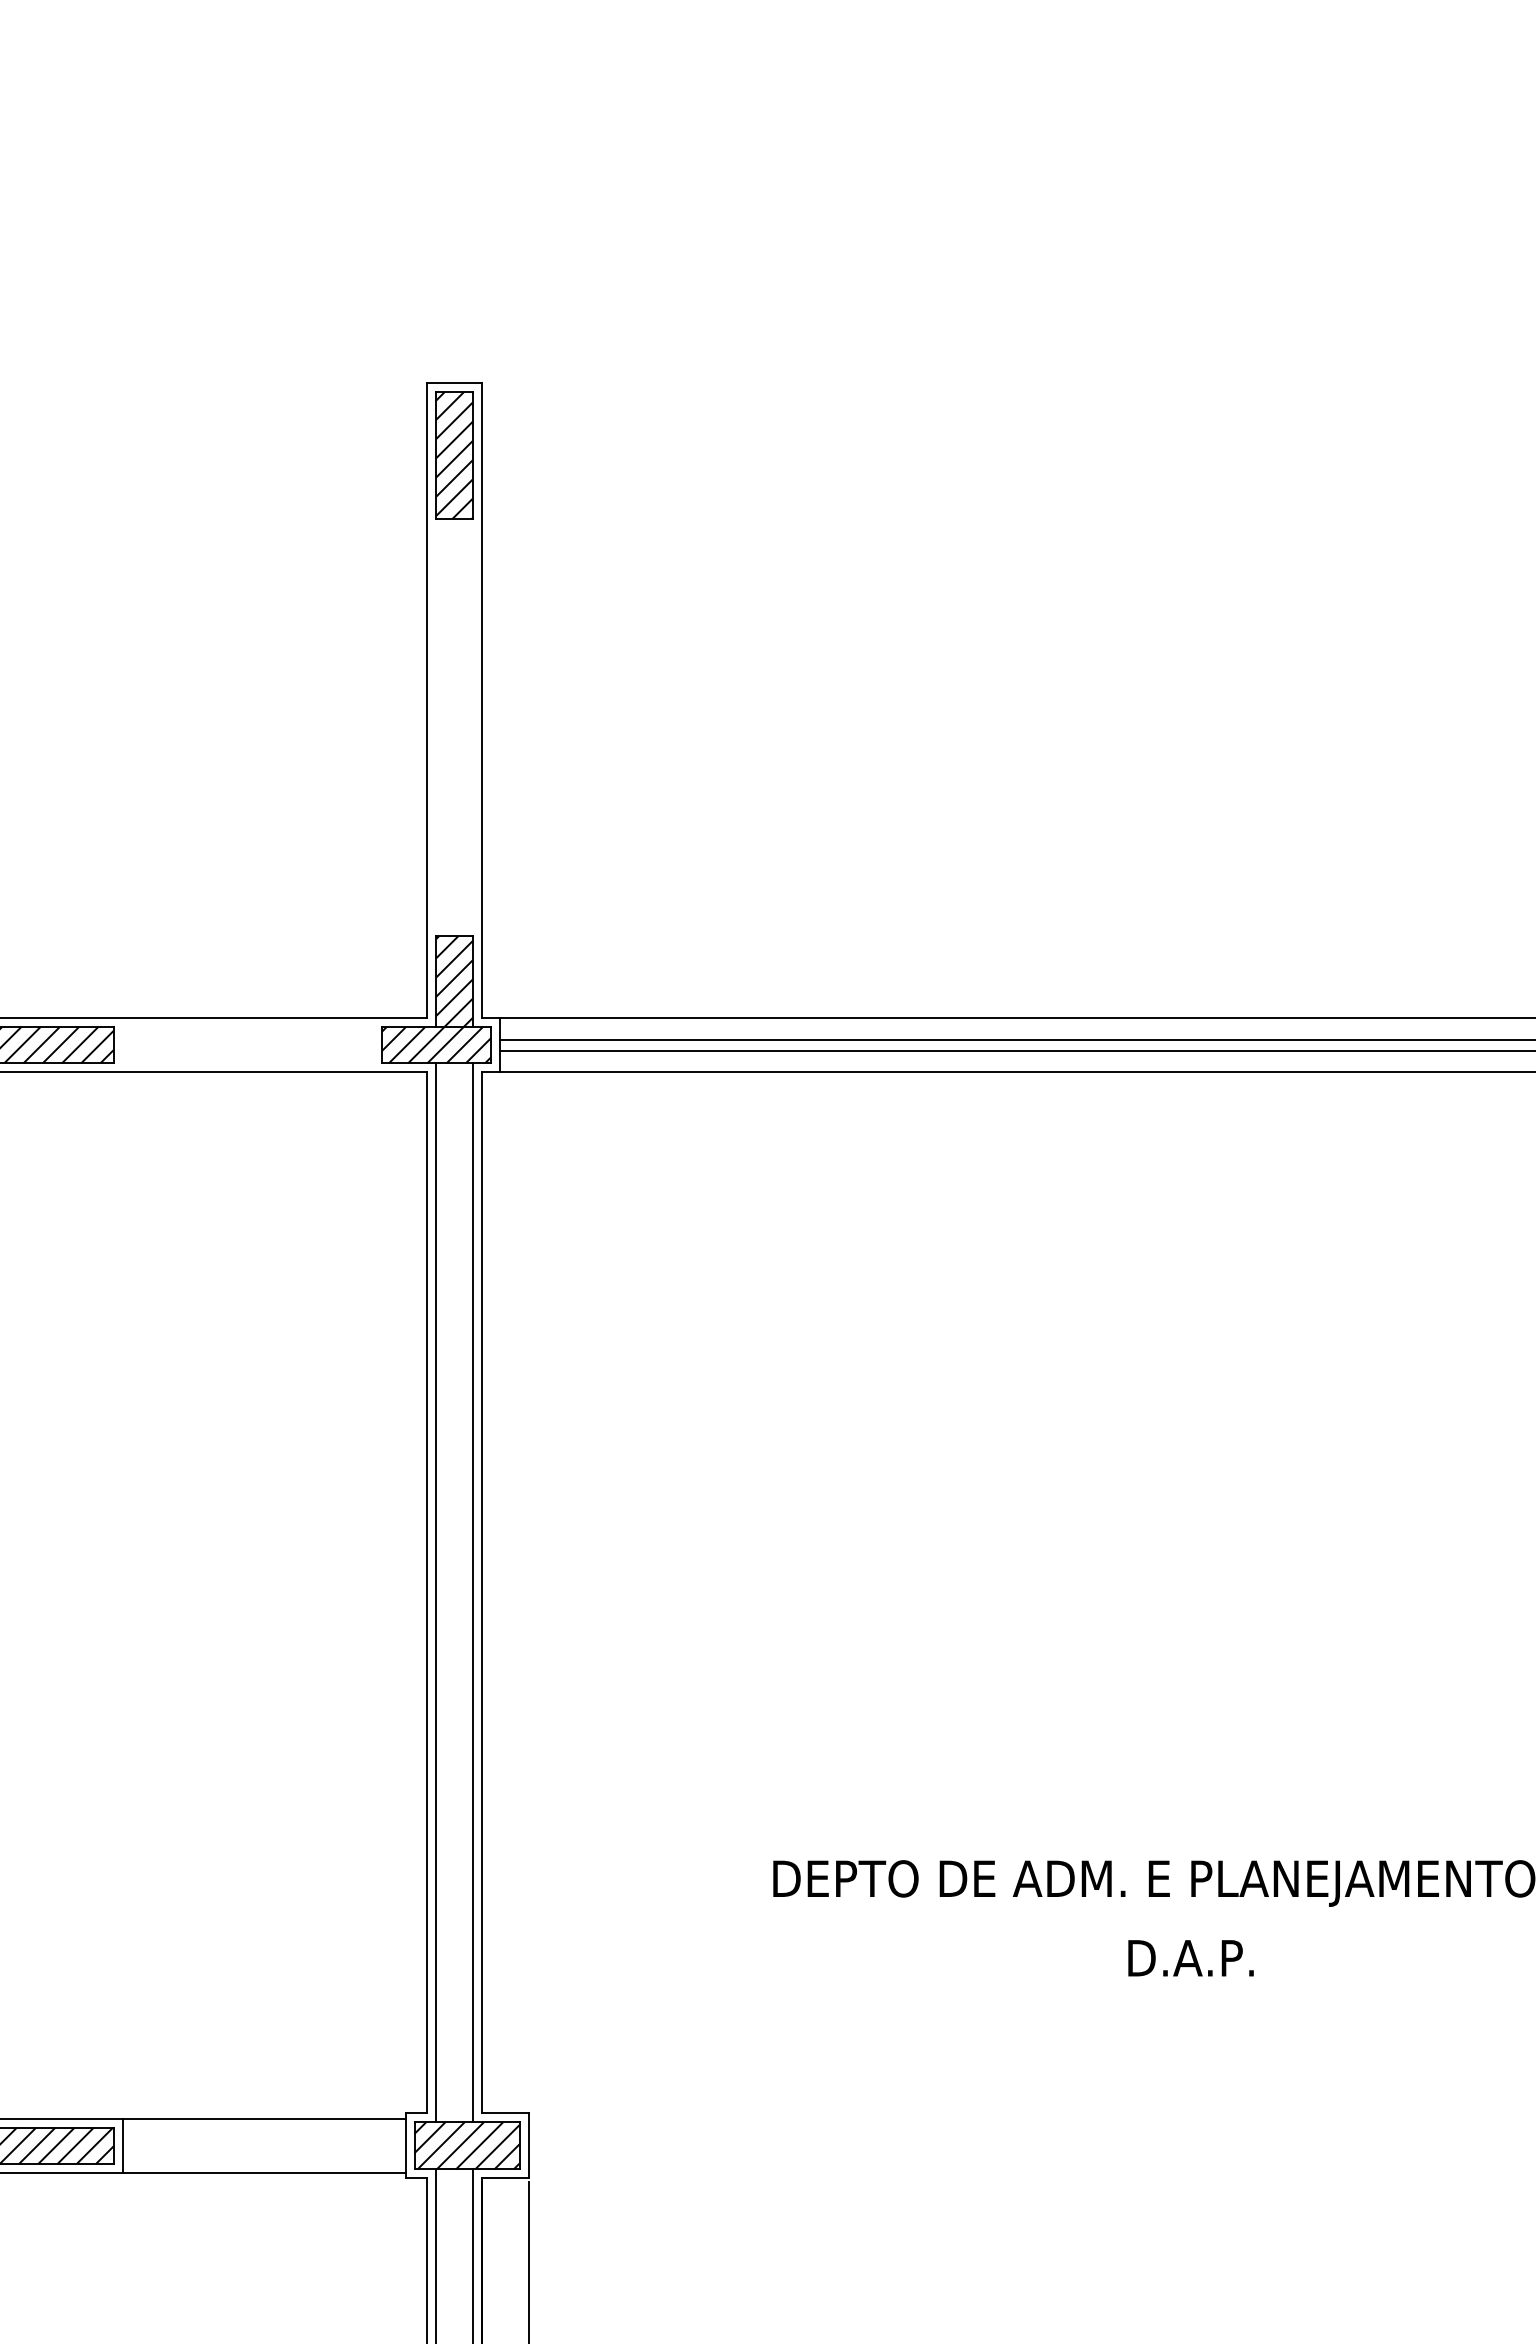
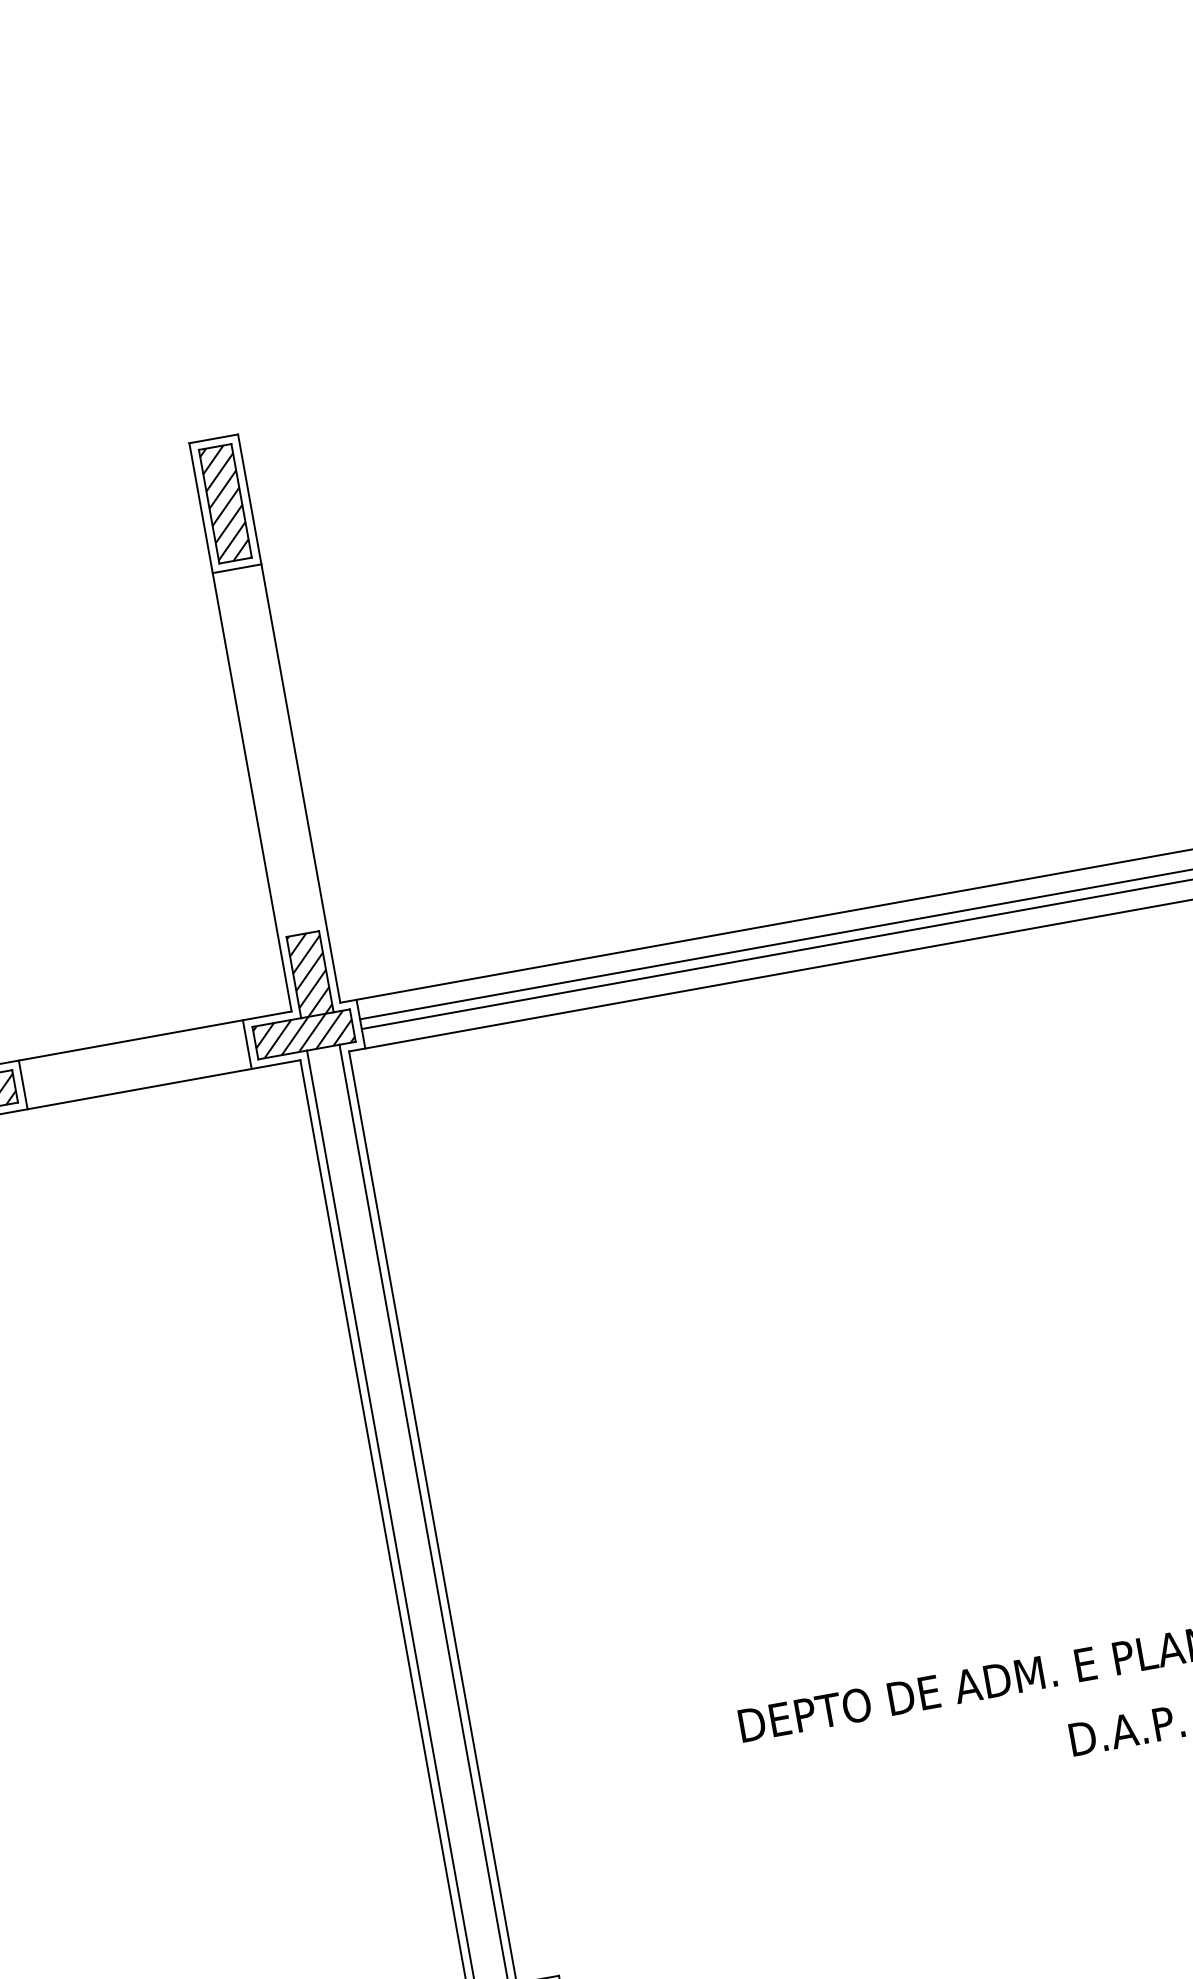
line: (454, 528) -> (237, 568), added
line: (122, 1044) -> (22, 1084), added
line: (372, 1044) -> (246, 1044), added

